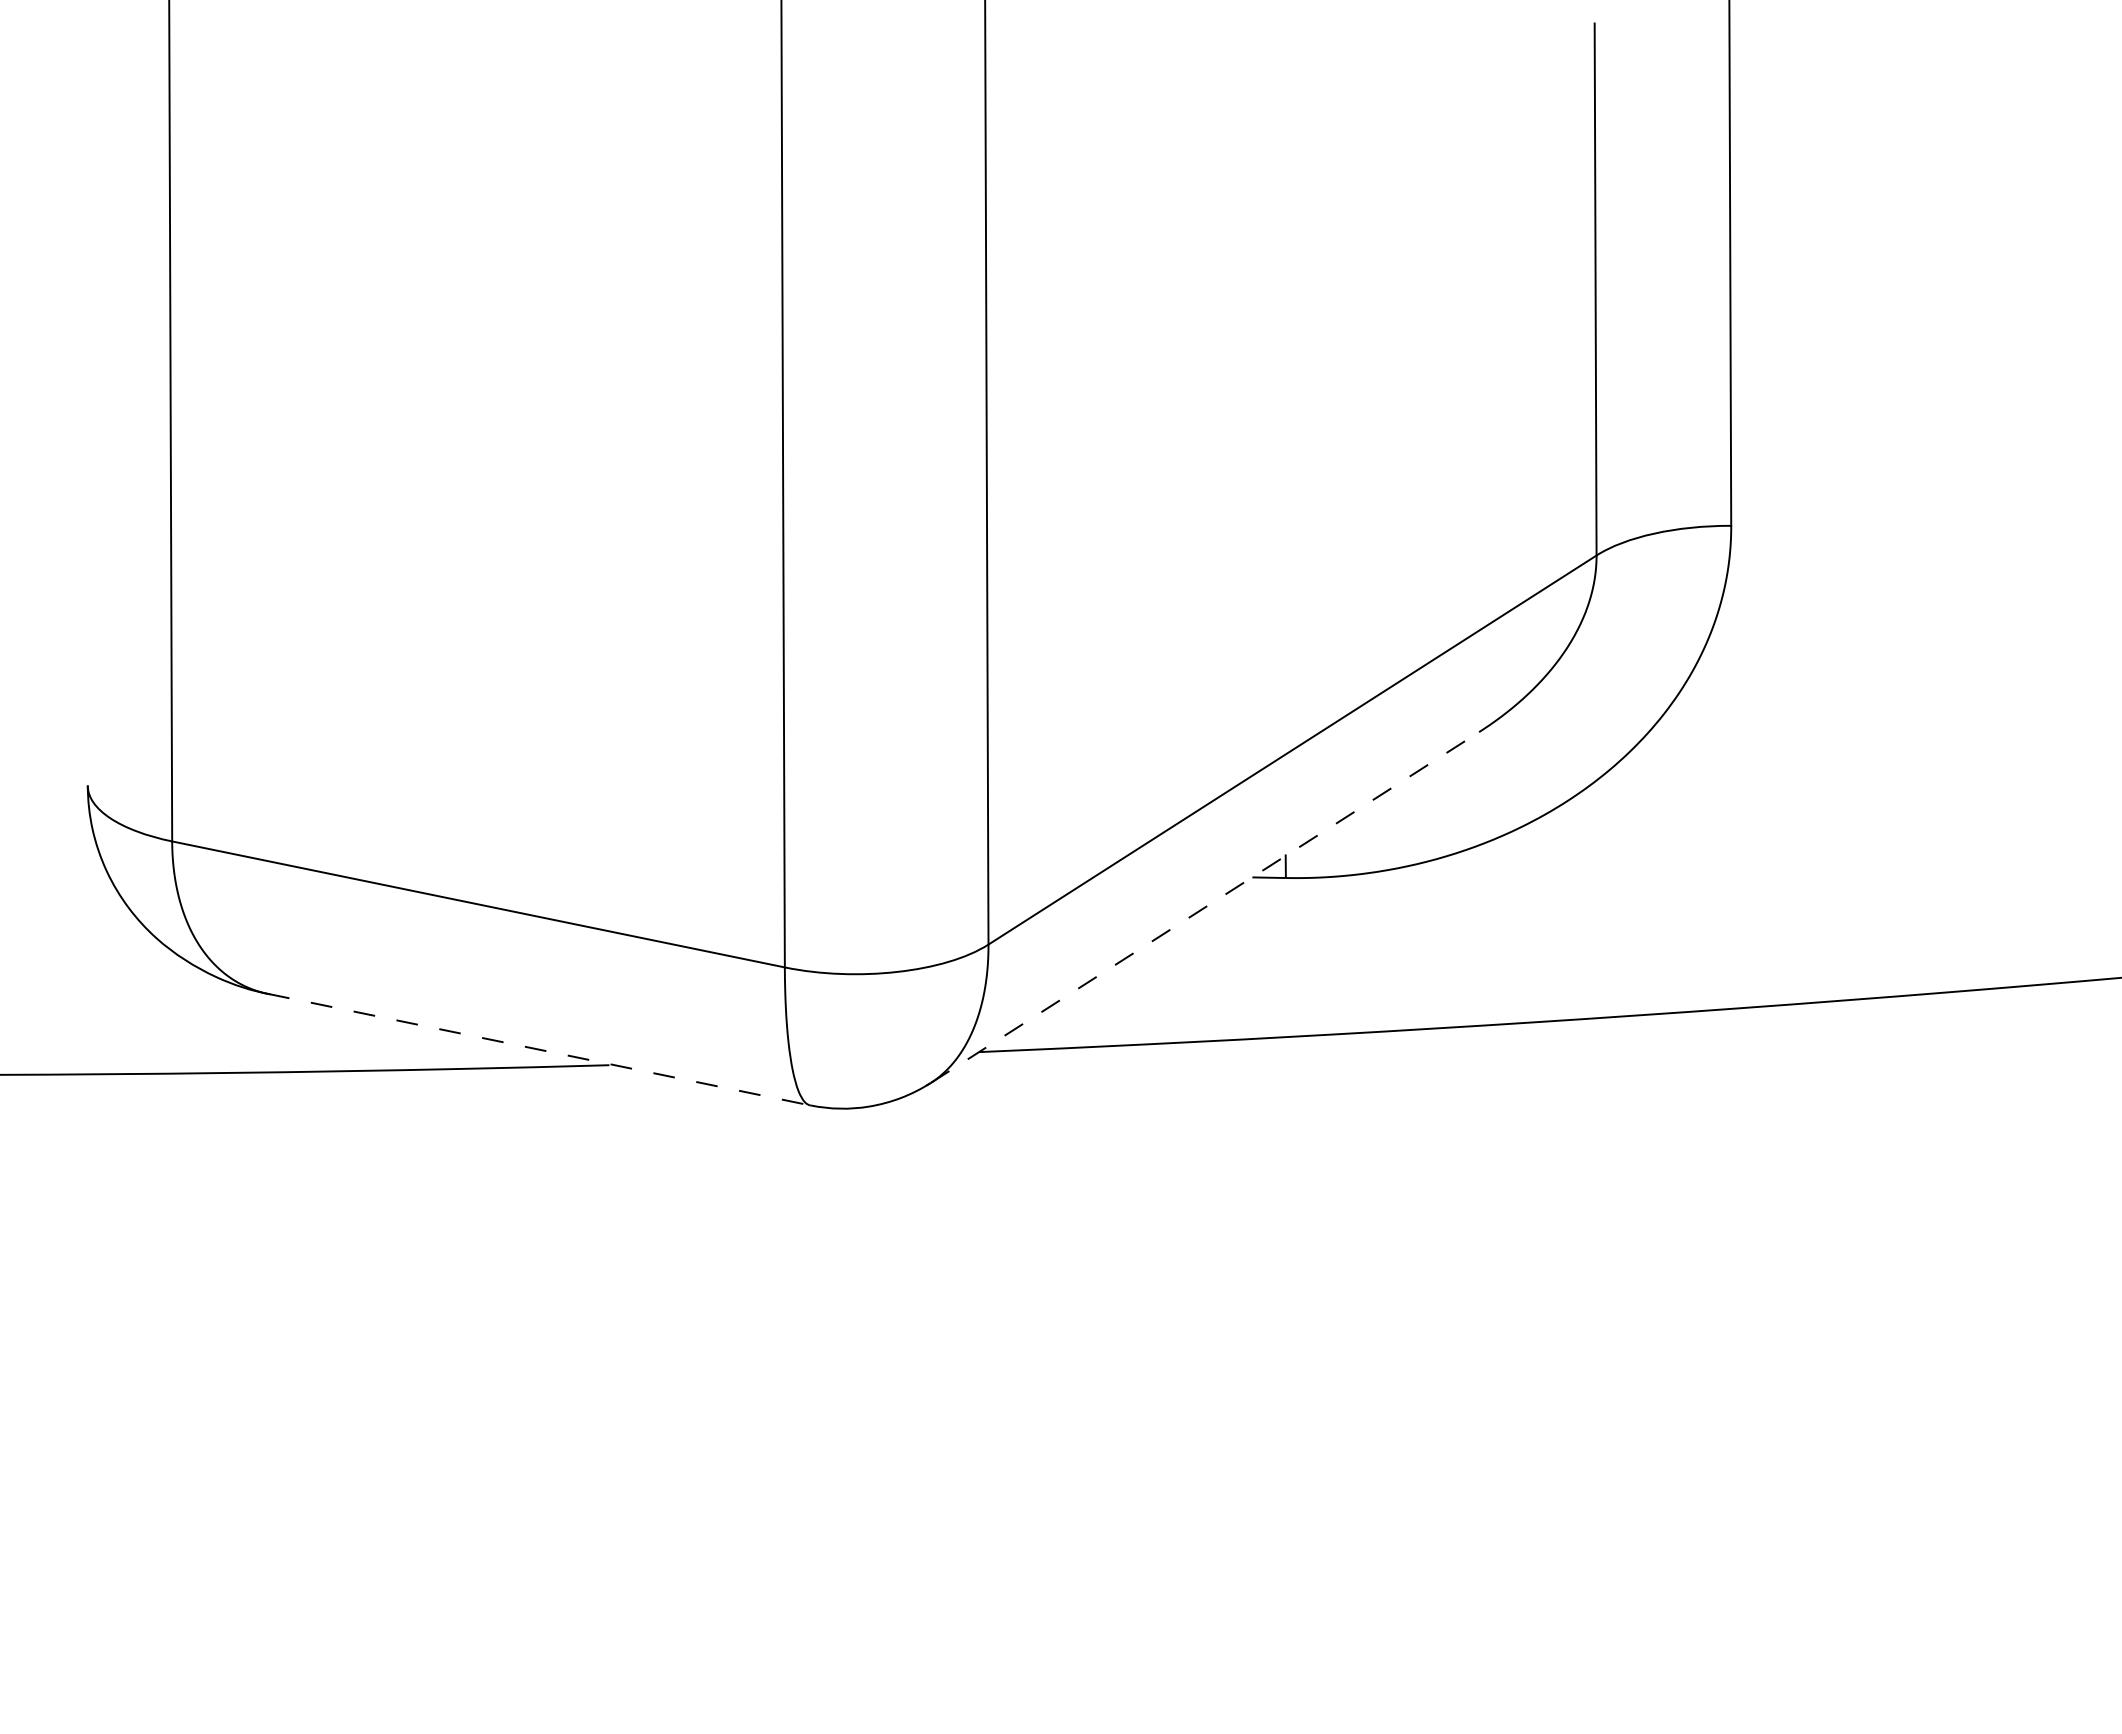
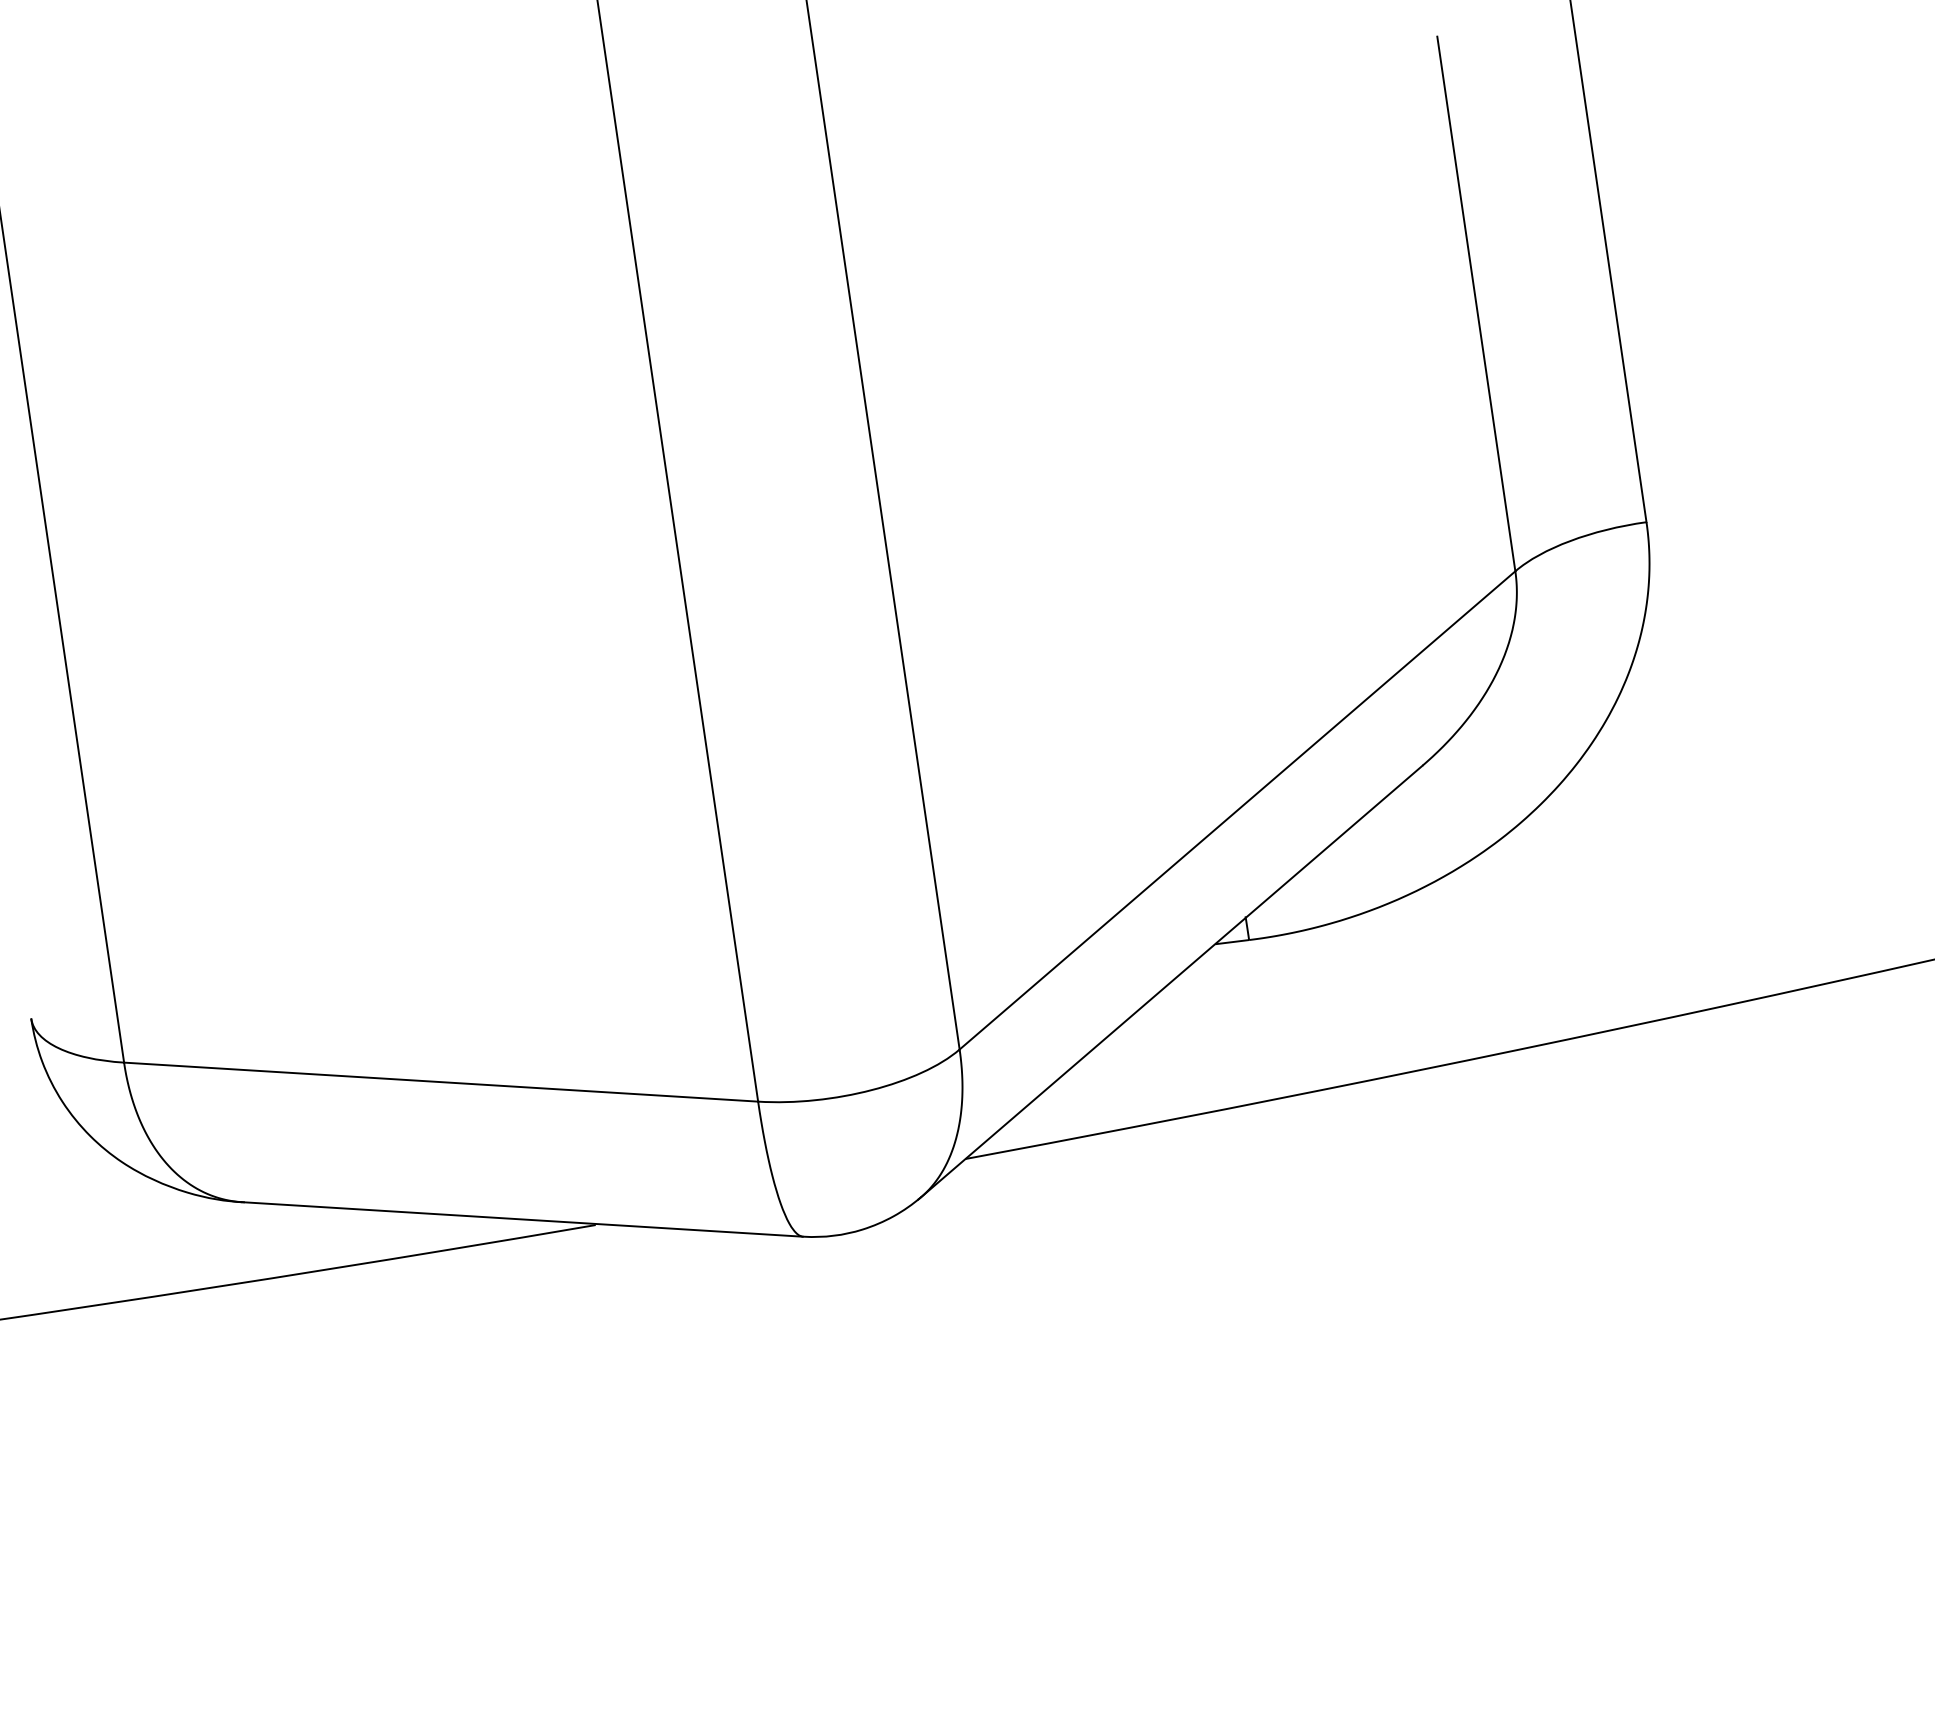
line: (1205, 907) -> (1172, 981), dashed -> solid
line: (539, 1049) -> (523, 1219), dashed -> solid

